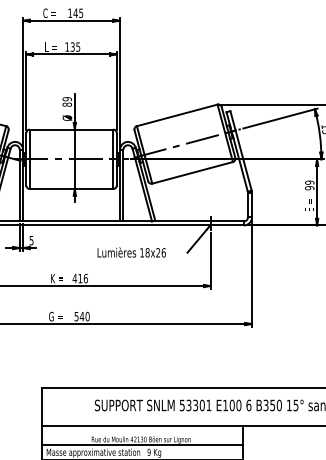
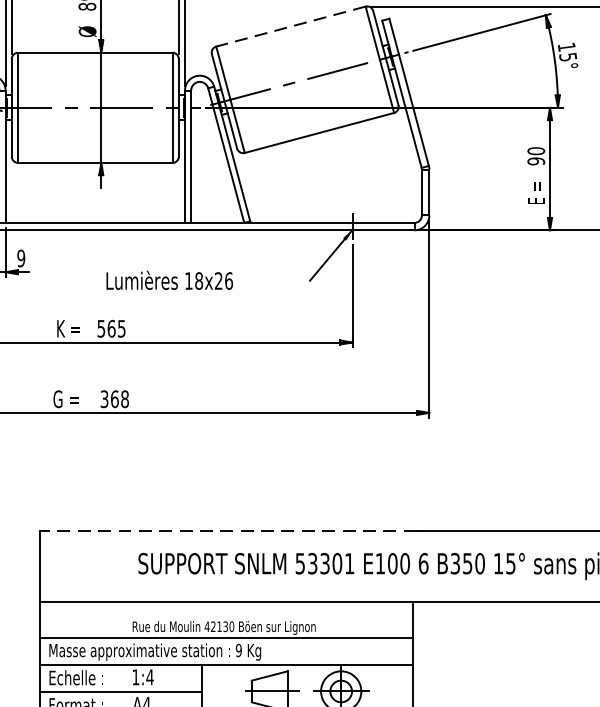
line: (177, 115) -> (291, 26), solid -> dashed
text: (309, 182) -> (535, 150), 99 -> 90
text: (31, 239) -> (21, 256), 5 -> 9
text: (131, 252) -> (169, 280), moved
text: (80, 278) -> (111, 328), 416 -> 565
text: (81, 316) -> (113, 398), 540 -> 368
line: (143, 387) -> (228, 530), solid -> dashed

